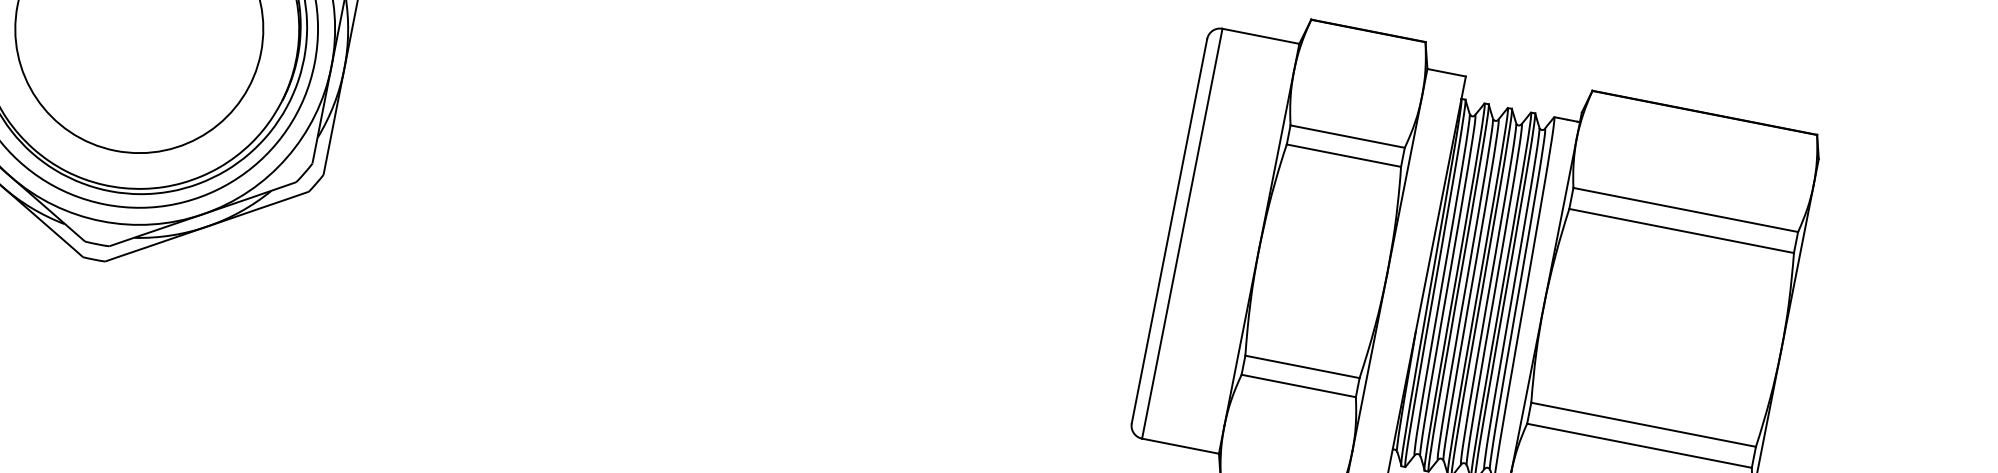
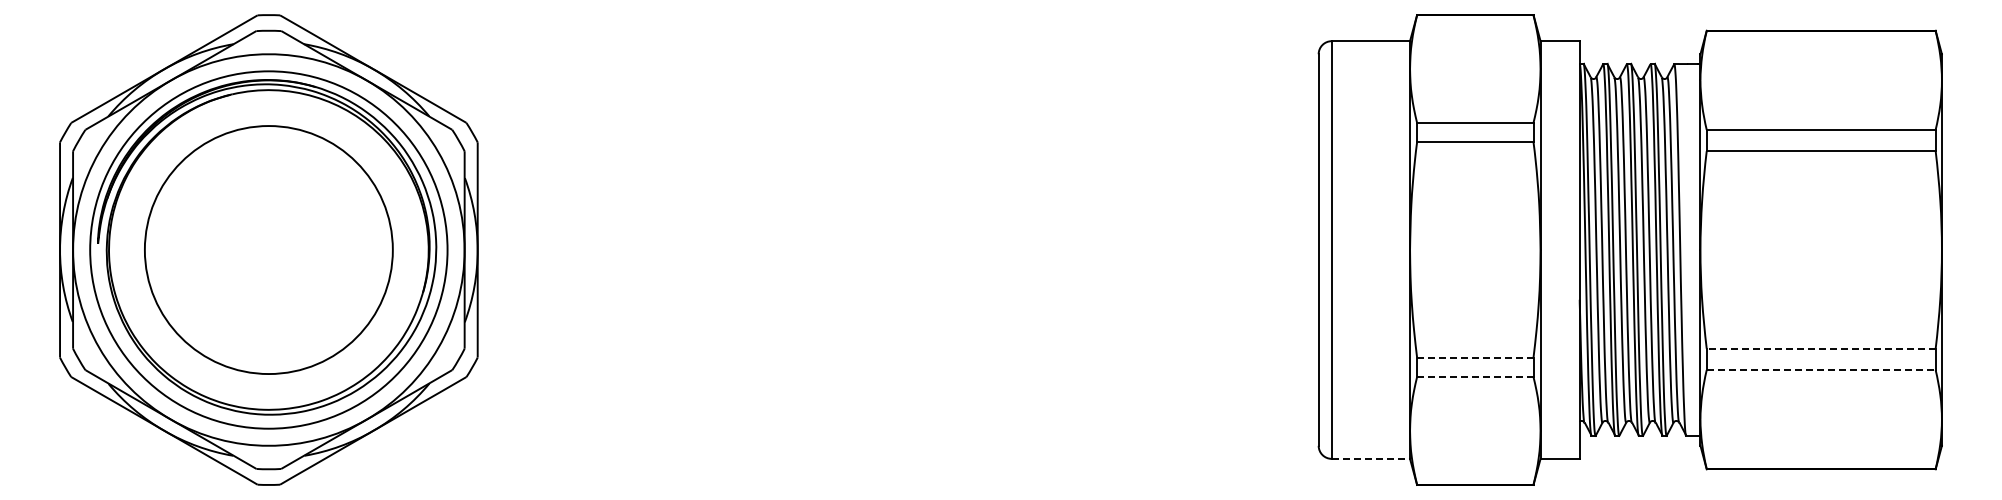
line: (1302, 366) -> (1475, 357), solid -> dashed
line: (1297, 386) -> (1474, 377), solid -> dashed
line: (1642, 424) -> (1820, 348), solid -> dashed
line: (1181, 445) -> (1371, 458), solid -> dashed
line: (1639, 446) -> (1821, 370), solid -> dashed

